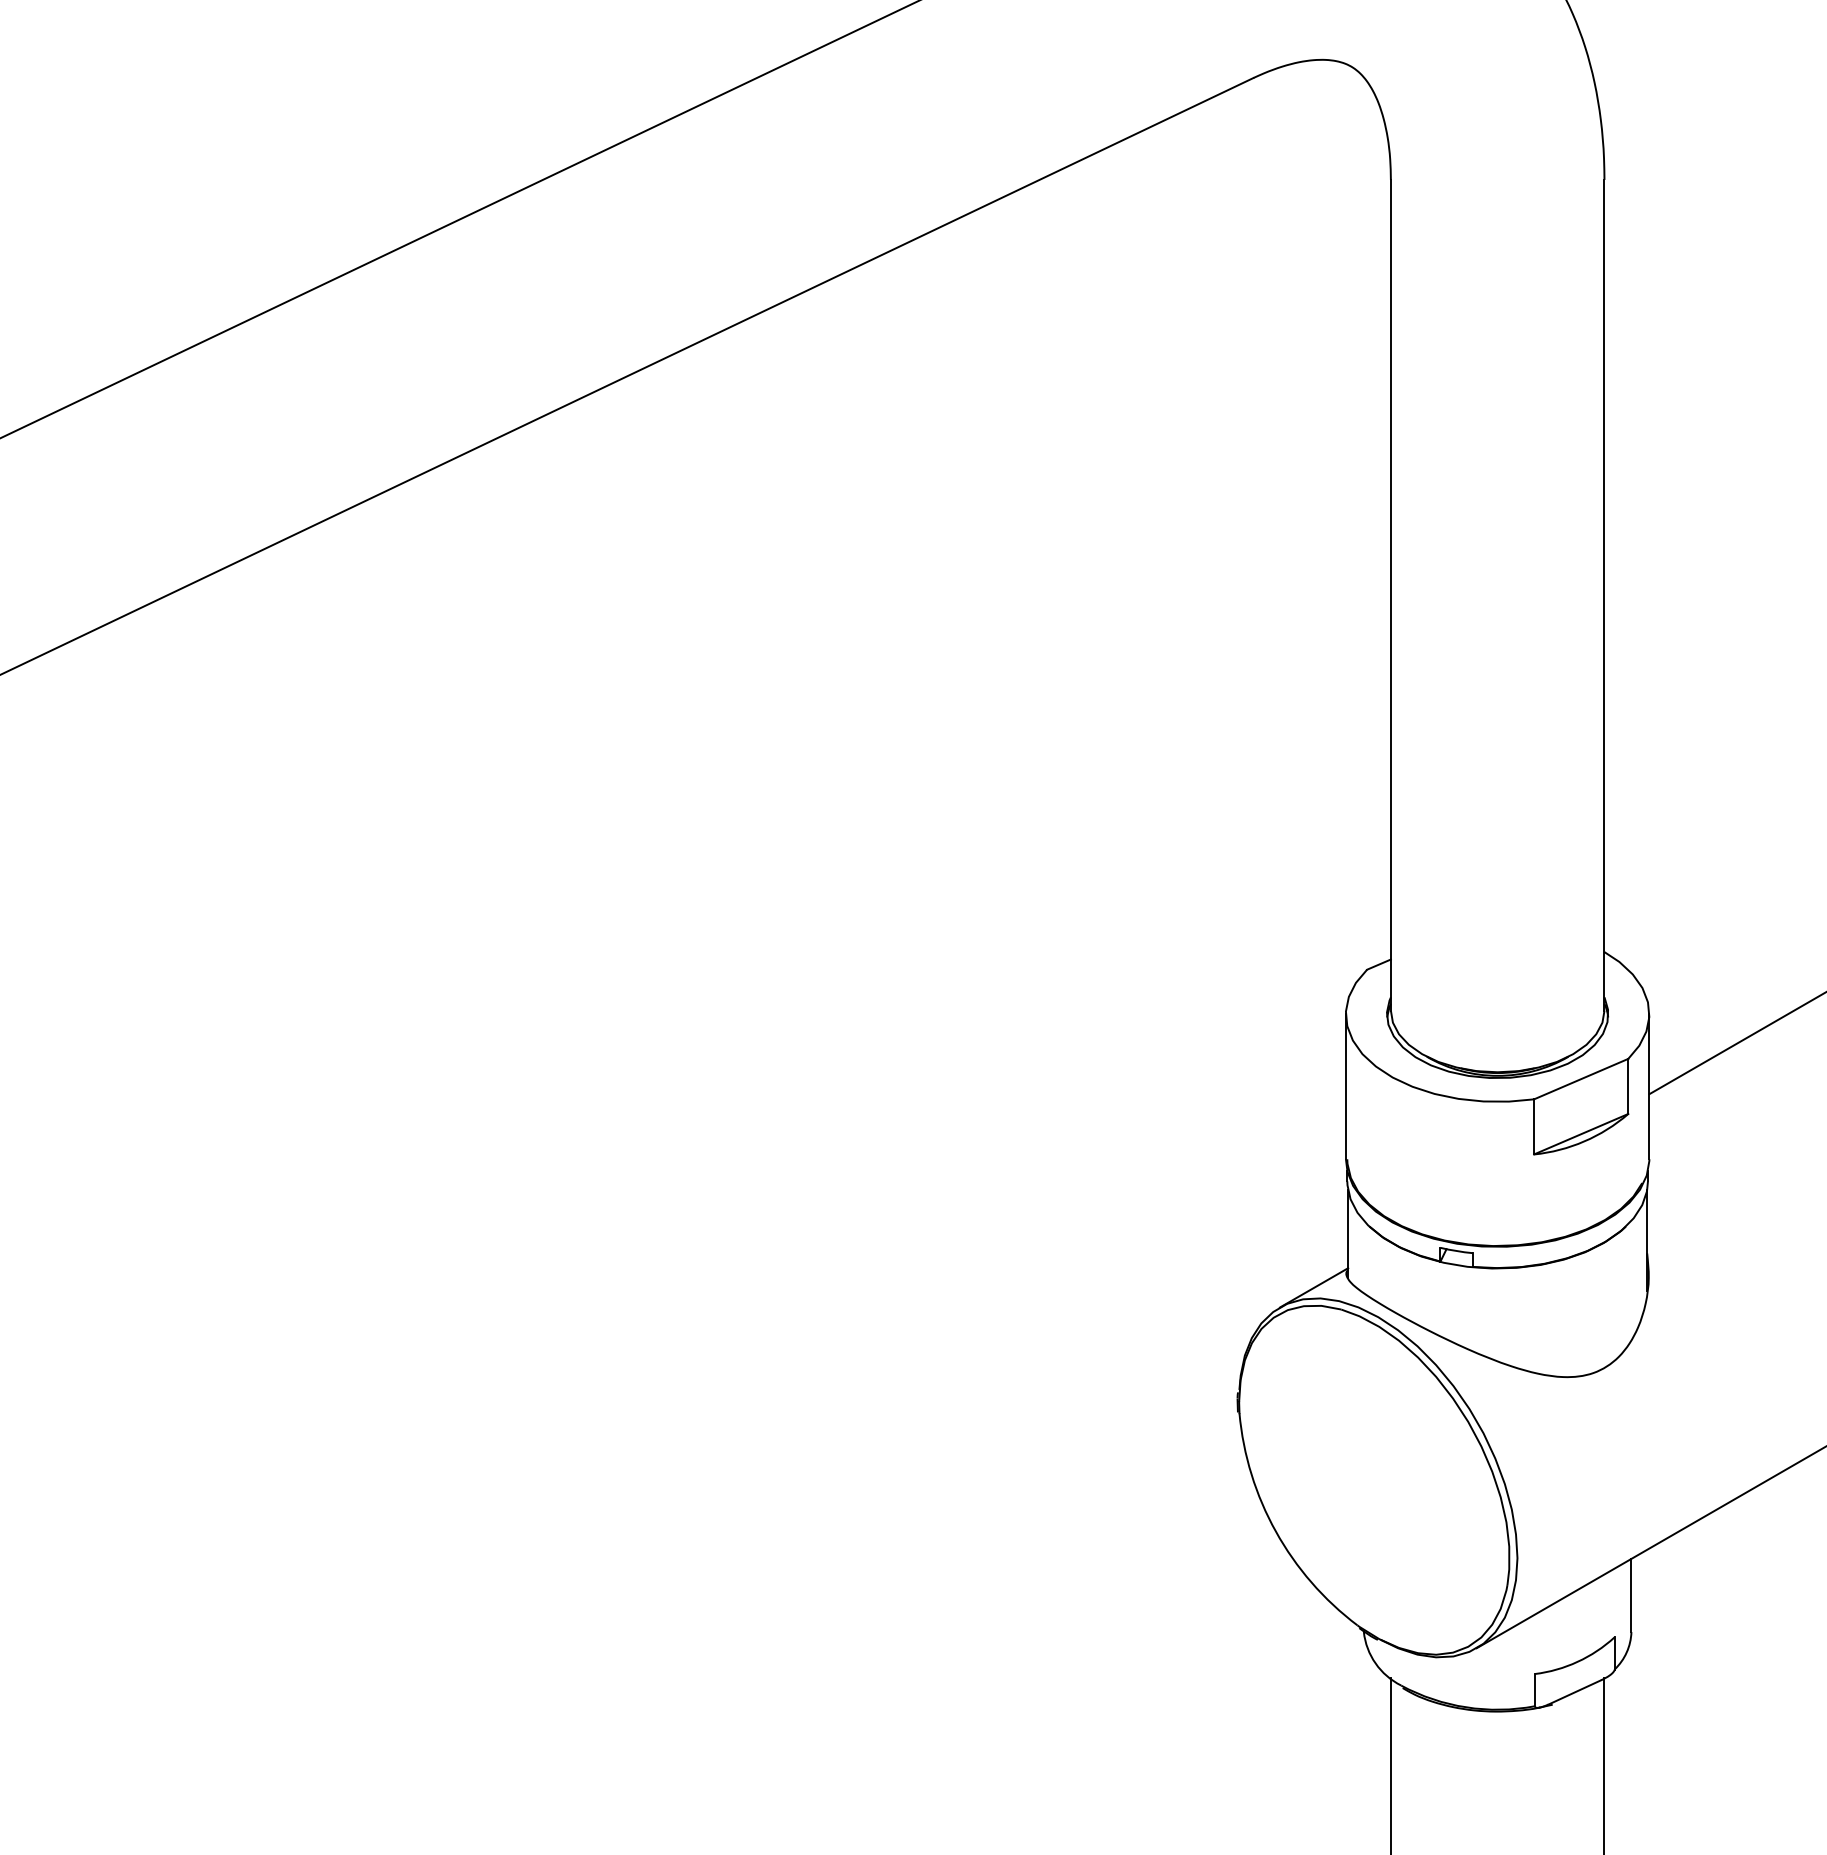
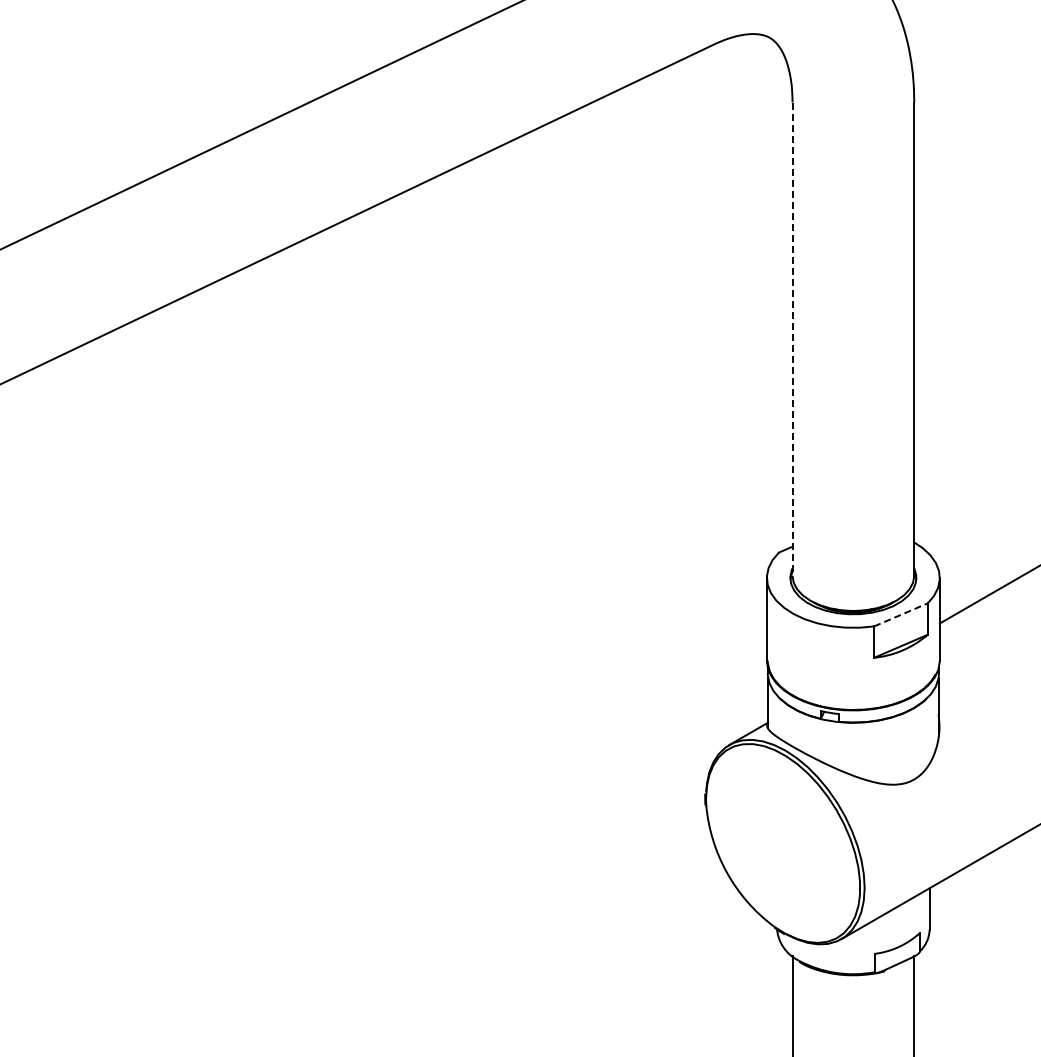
line: (1390, 595) -> (792, 339), solid -> dashed
line: (1582, 1078) -> (901, 614), solid -> dashed

